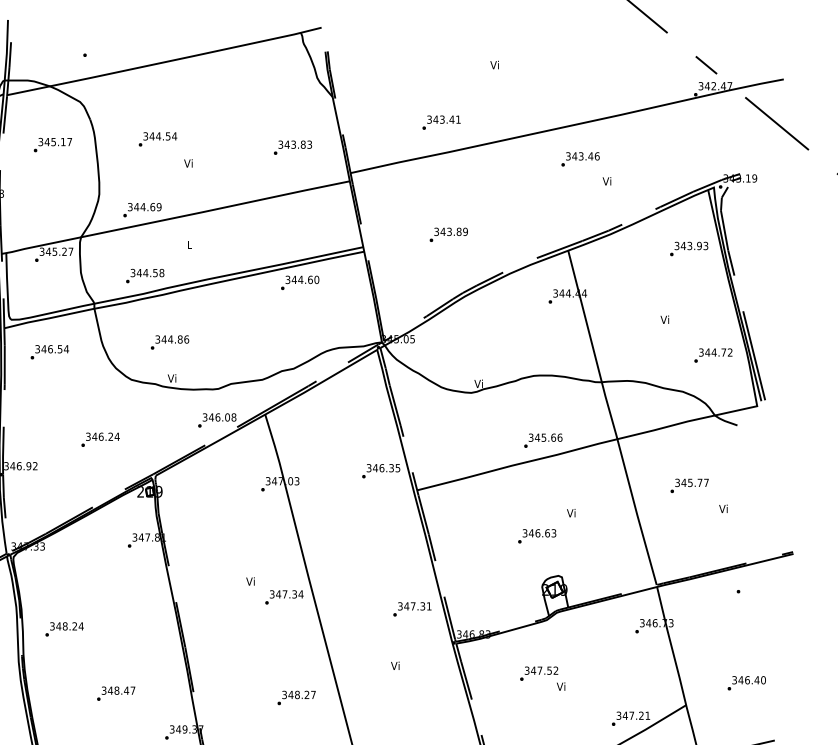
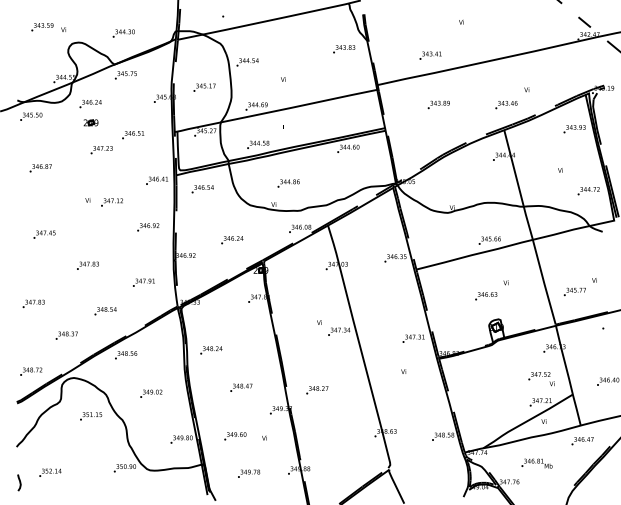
text: (157, 139) -> (247, 62), moved
text: (52, 144) -> (204, 87), moved
text: (293, 148) -> (344, 49), moved
text: (580, 160) -> (506, 105), moved
text: (448, 234) -> (438, 104), moved
text: (169, 342) -> (288, 183), moved
text: (688, 485) -> (574, 291), moved
text: (542, 679) -> (541, 379), moved
text: (296, 698) -> (317, 390), moved

